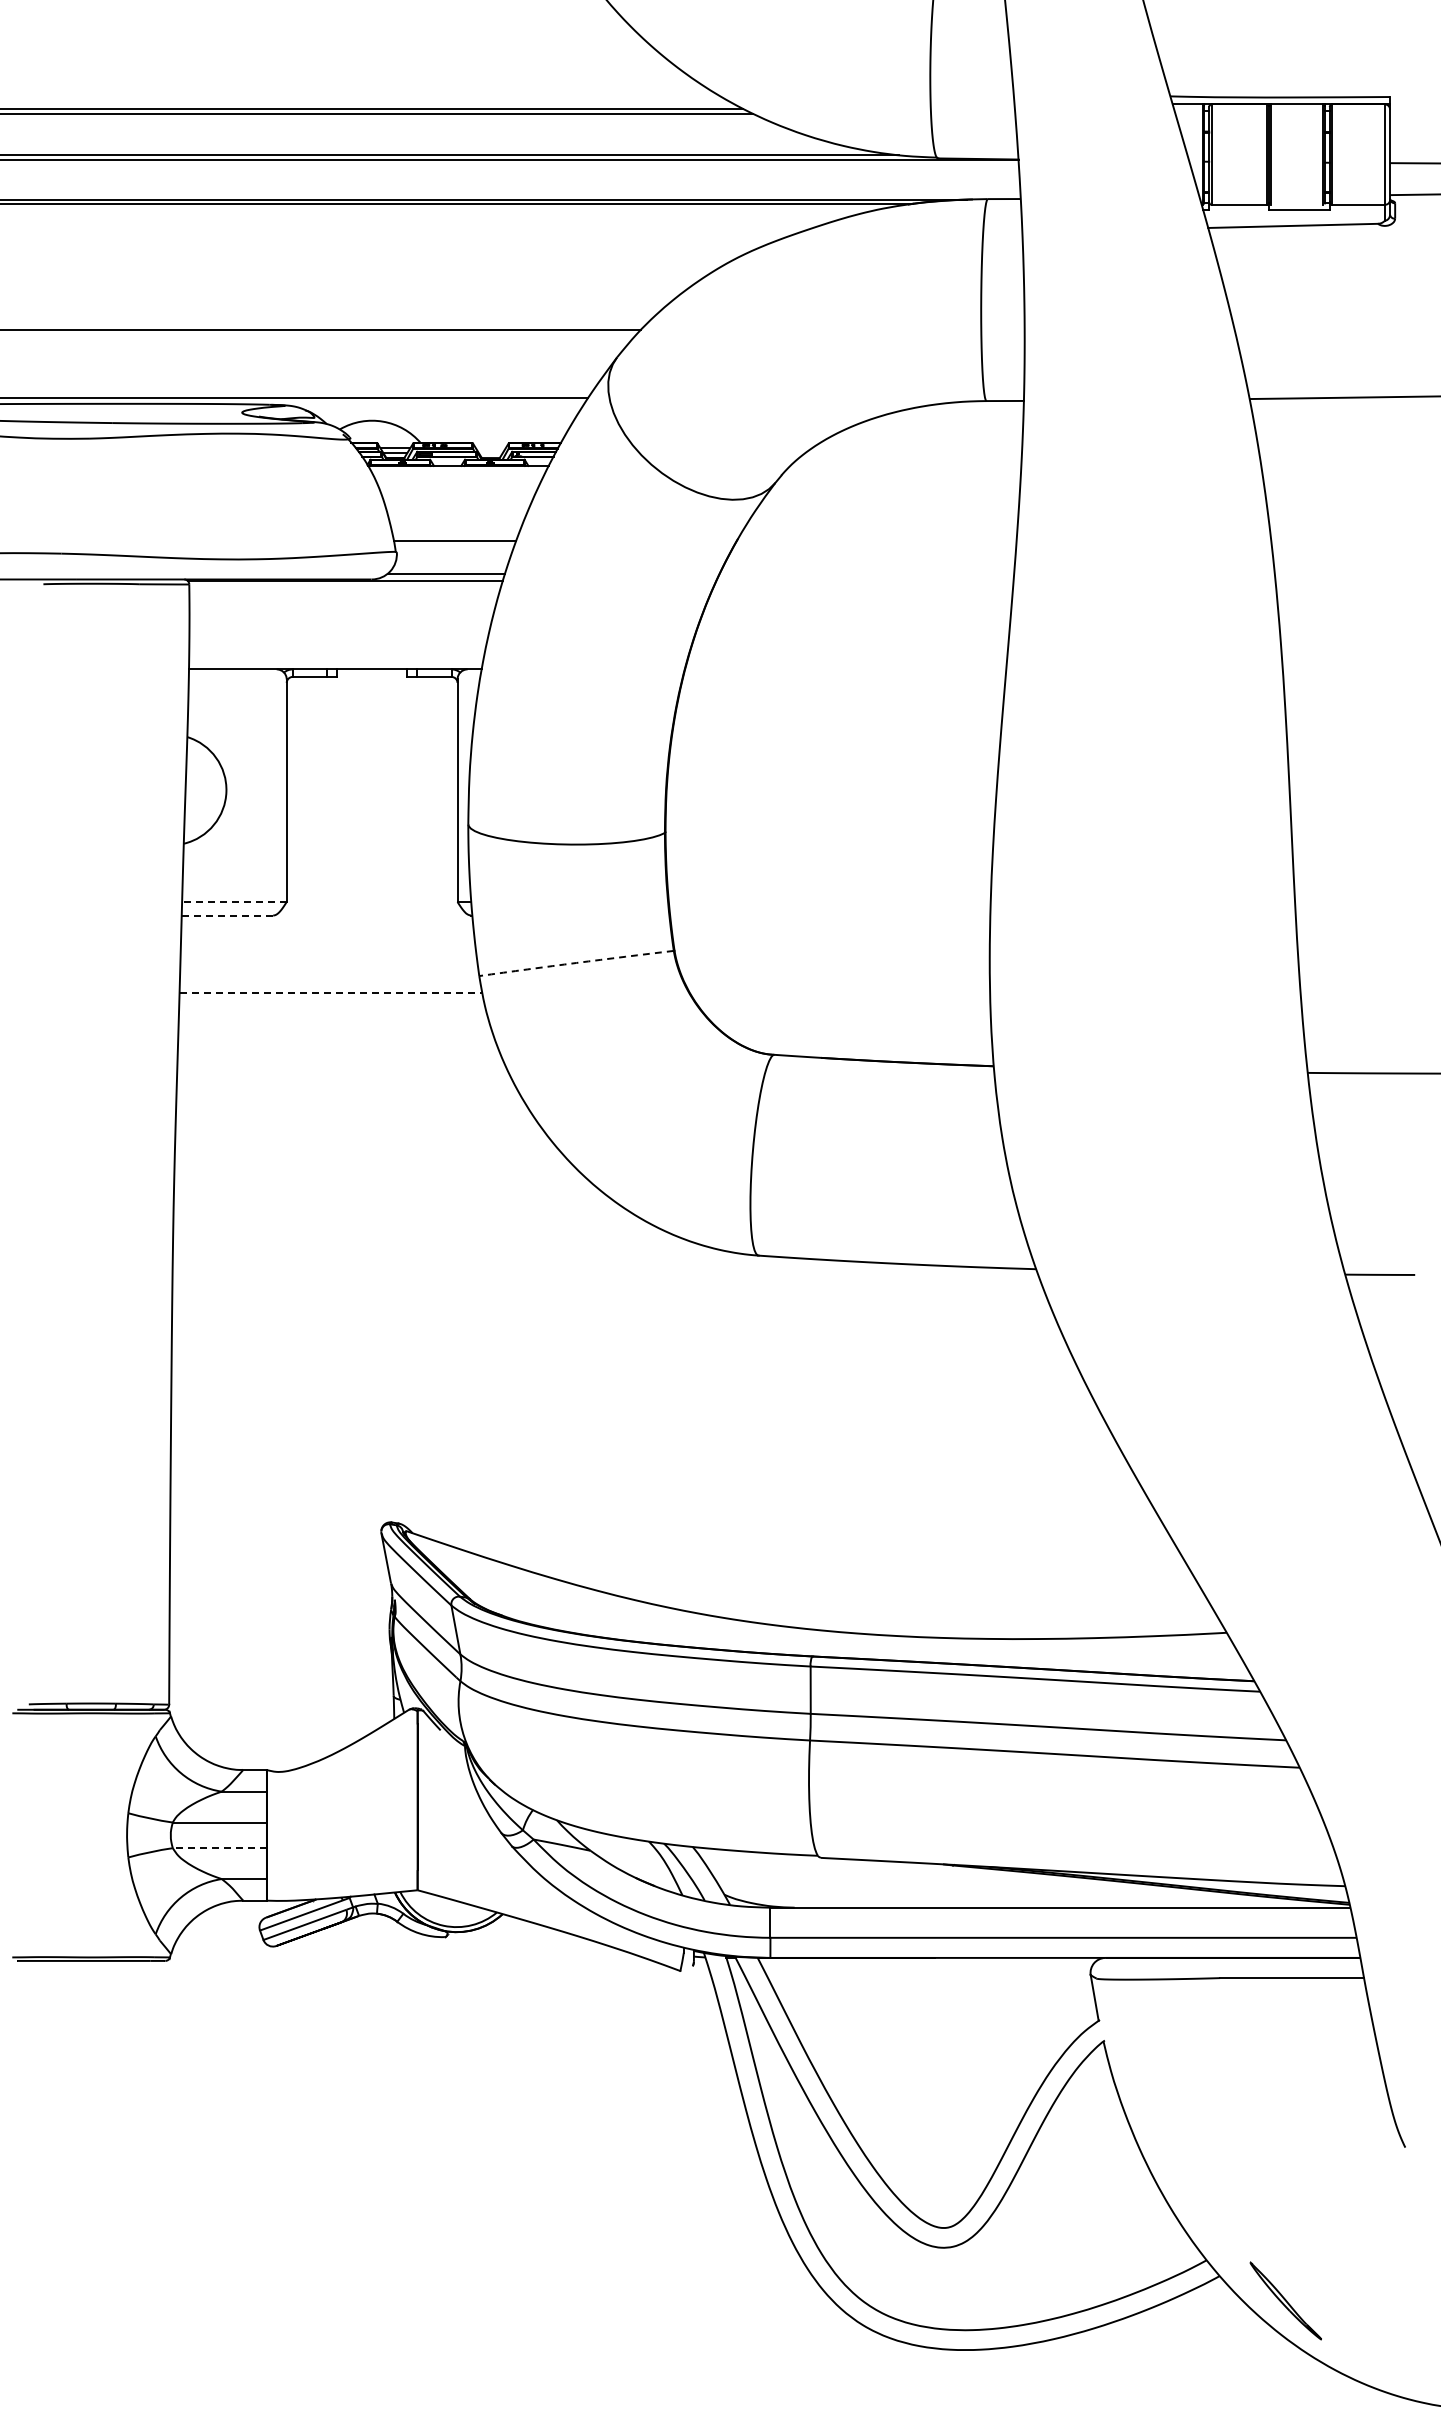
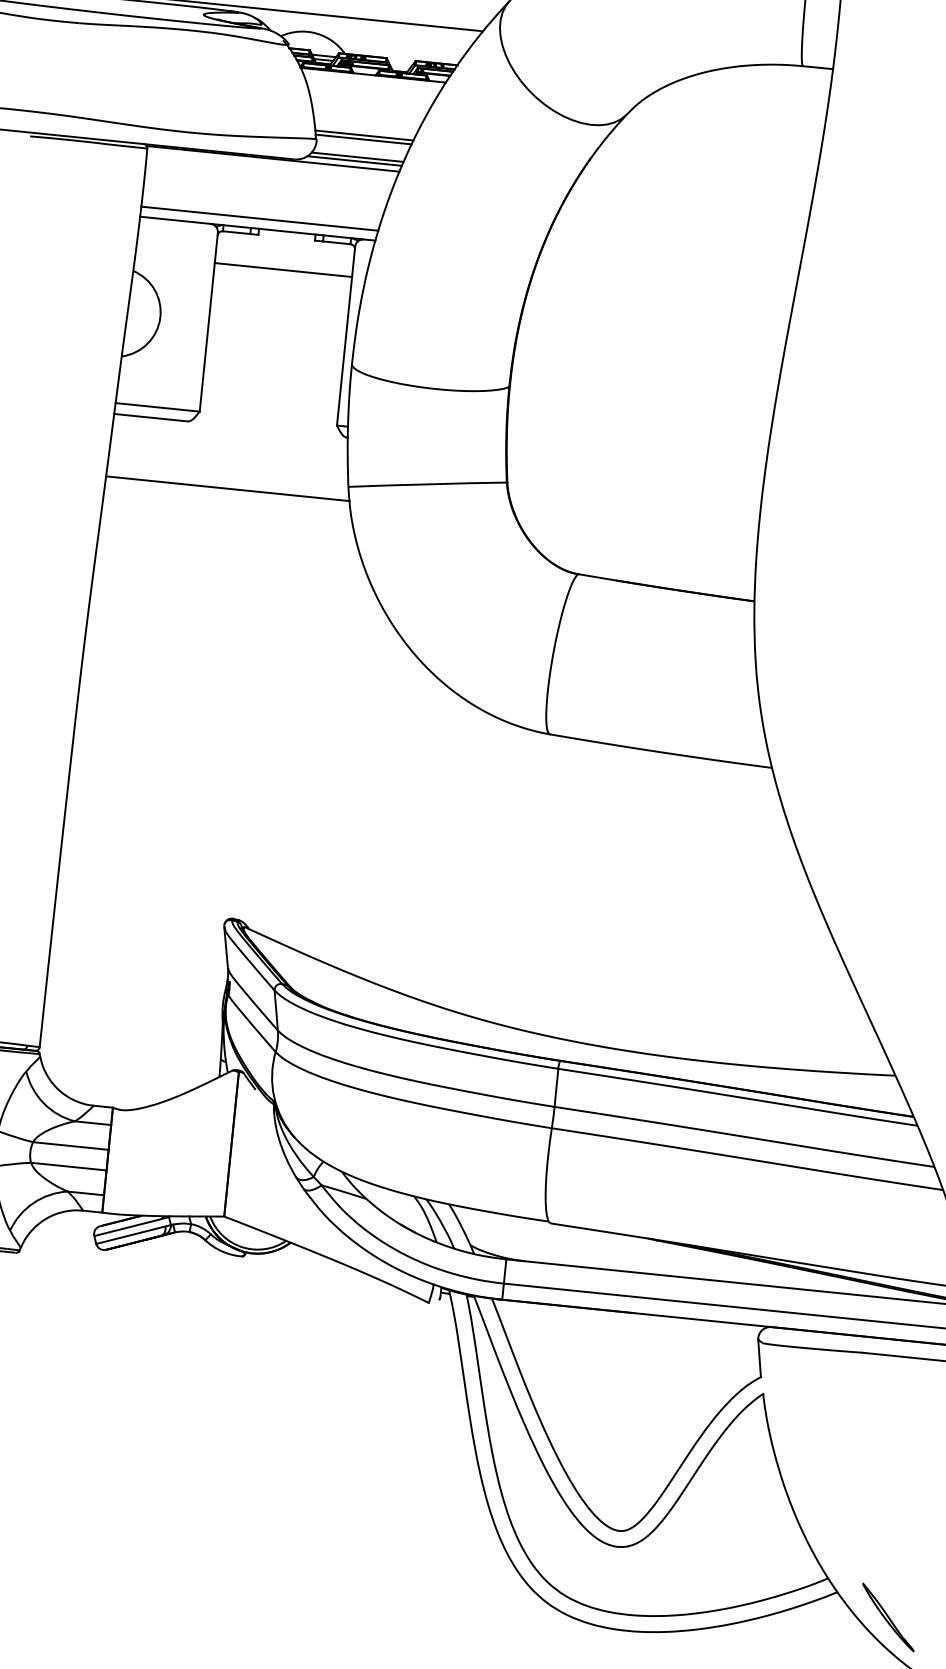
line: (454, 546) -> (363, 139), added
line: (449, 568) -> (357, 156), added
line: (336, 656) -> (259, 218), added
line: (371, 717) -> (282, 270), added
line: (233, 901) -> (156, 406), dashed -> solid
line: (227, 915) -> (151, 417), dashed -> solid
arc: (576, 962) -> (427, 483), dashed -> solid
line: (331, 993) -> (228, 488), dashed -> solid
line: (219, 1848) -> (68, 1166), dashed -> solid

